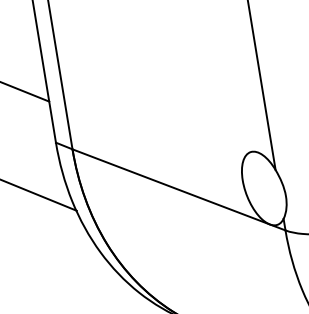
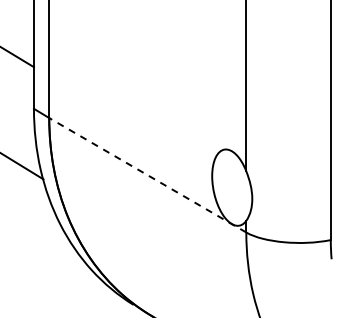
line: (178, 190) -> (147, 175), solid -> dashed

